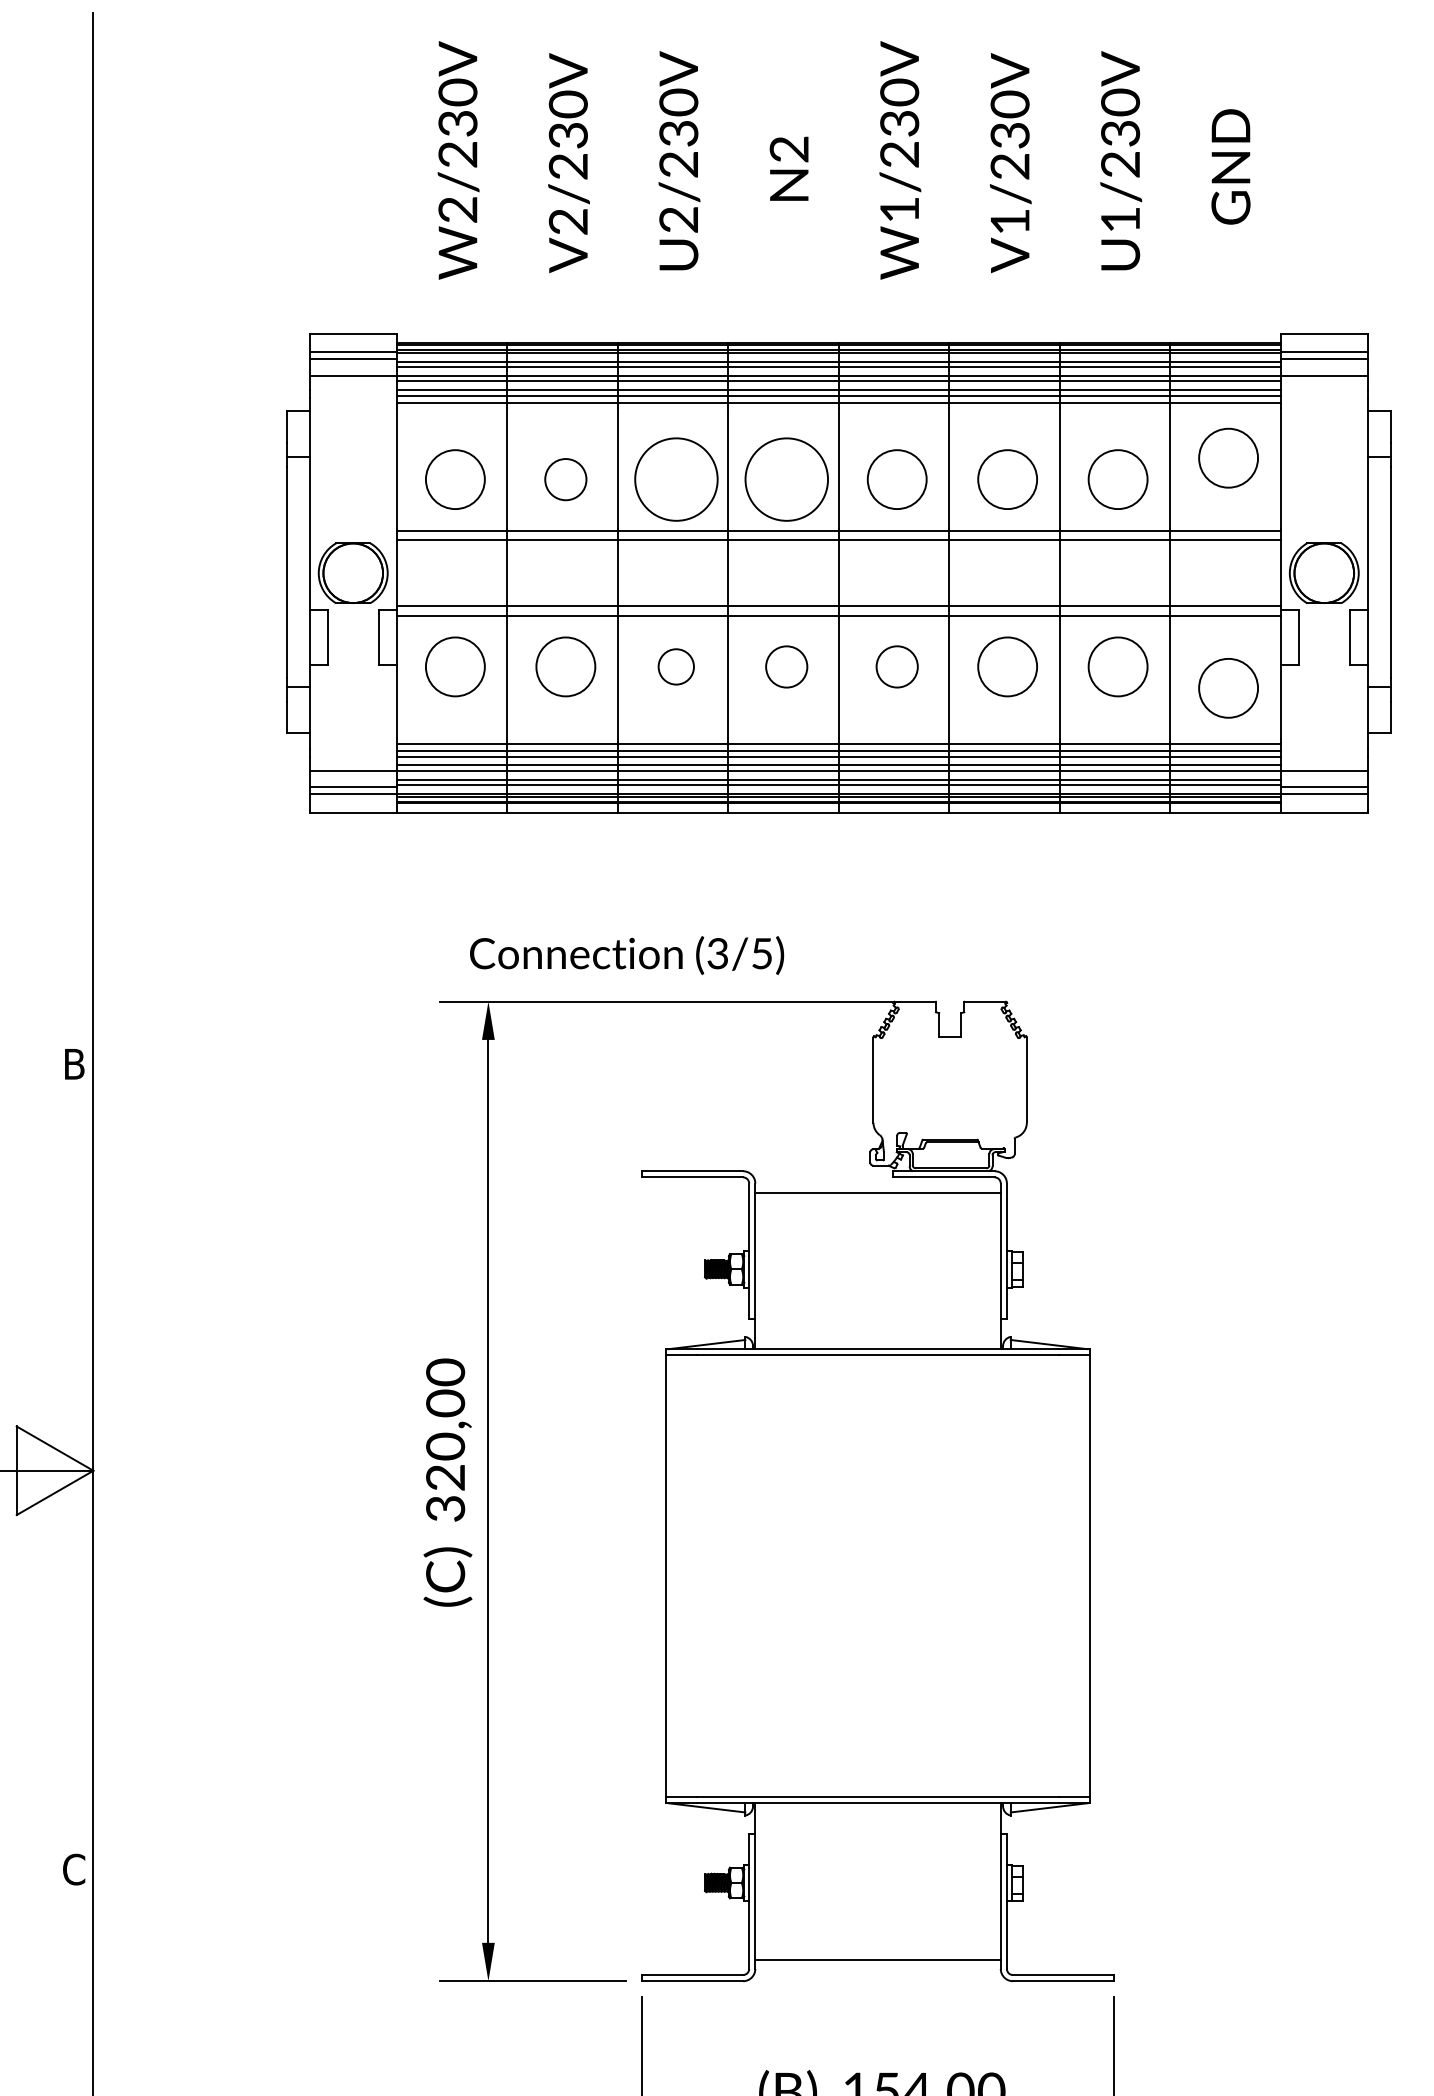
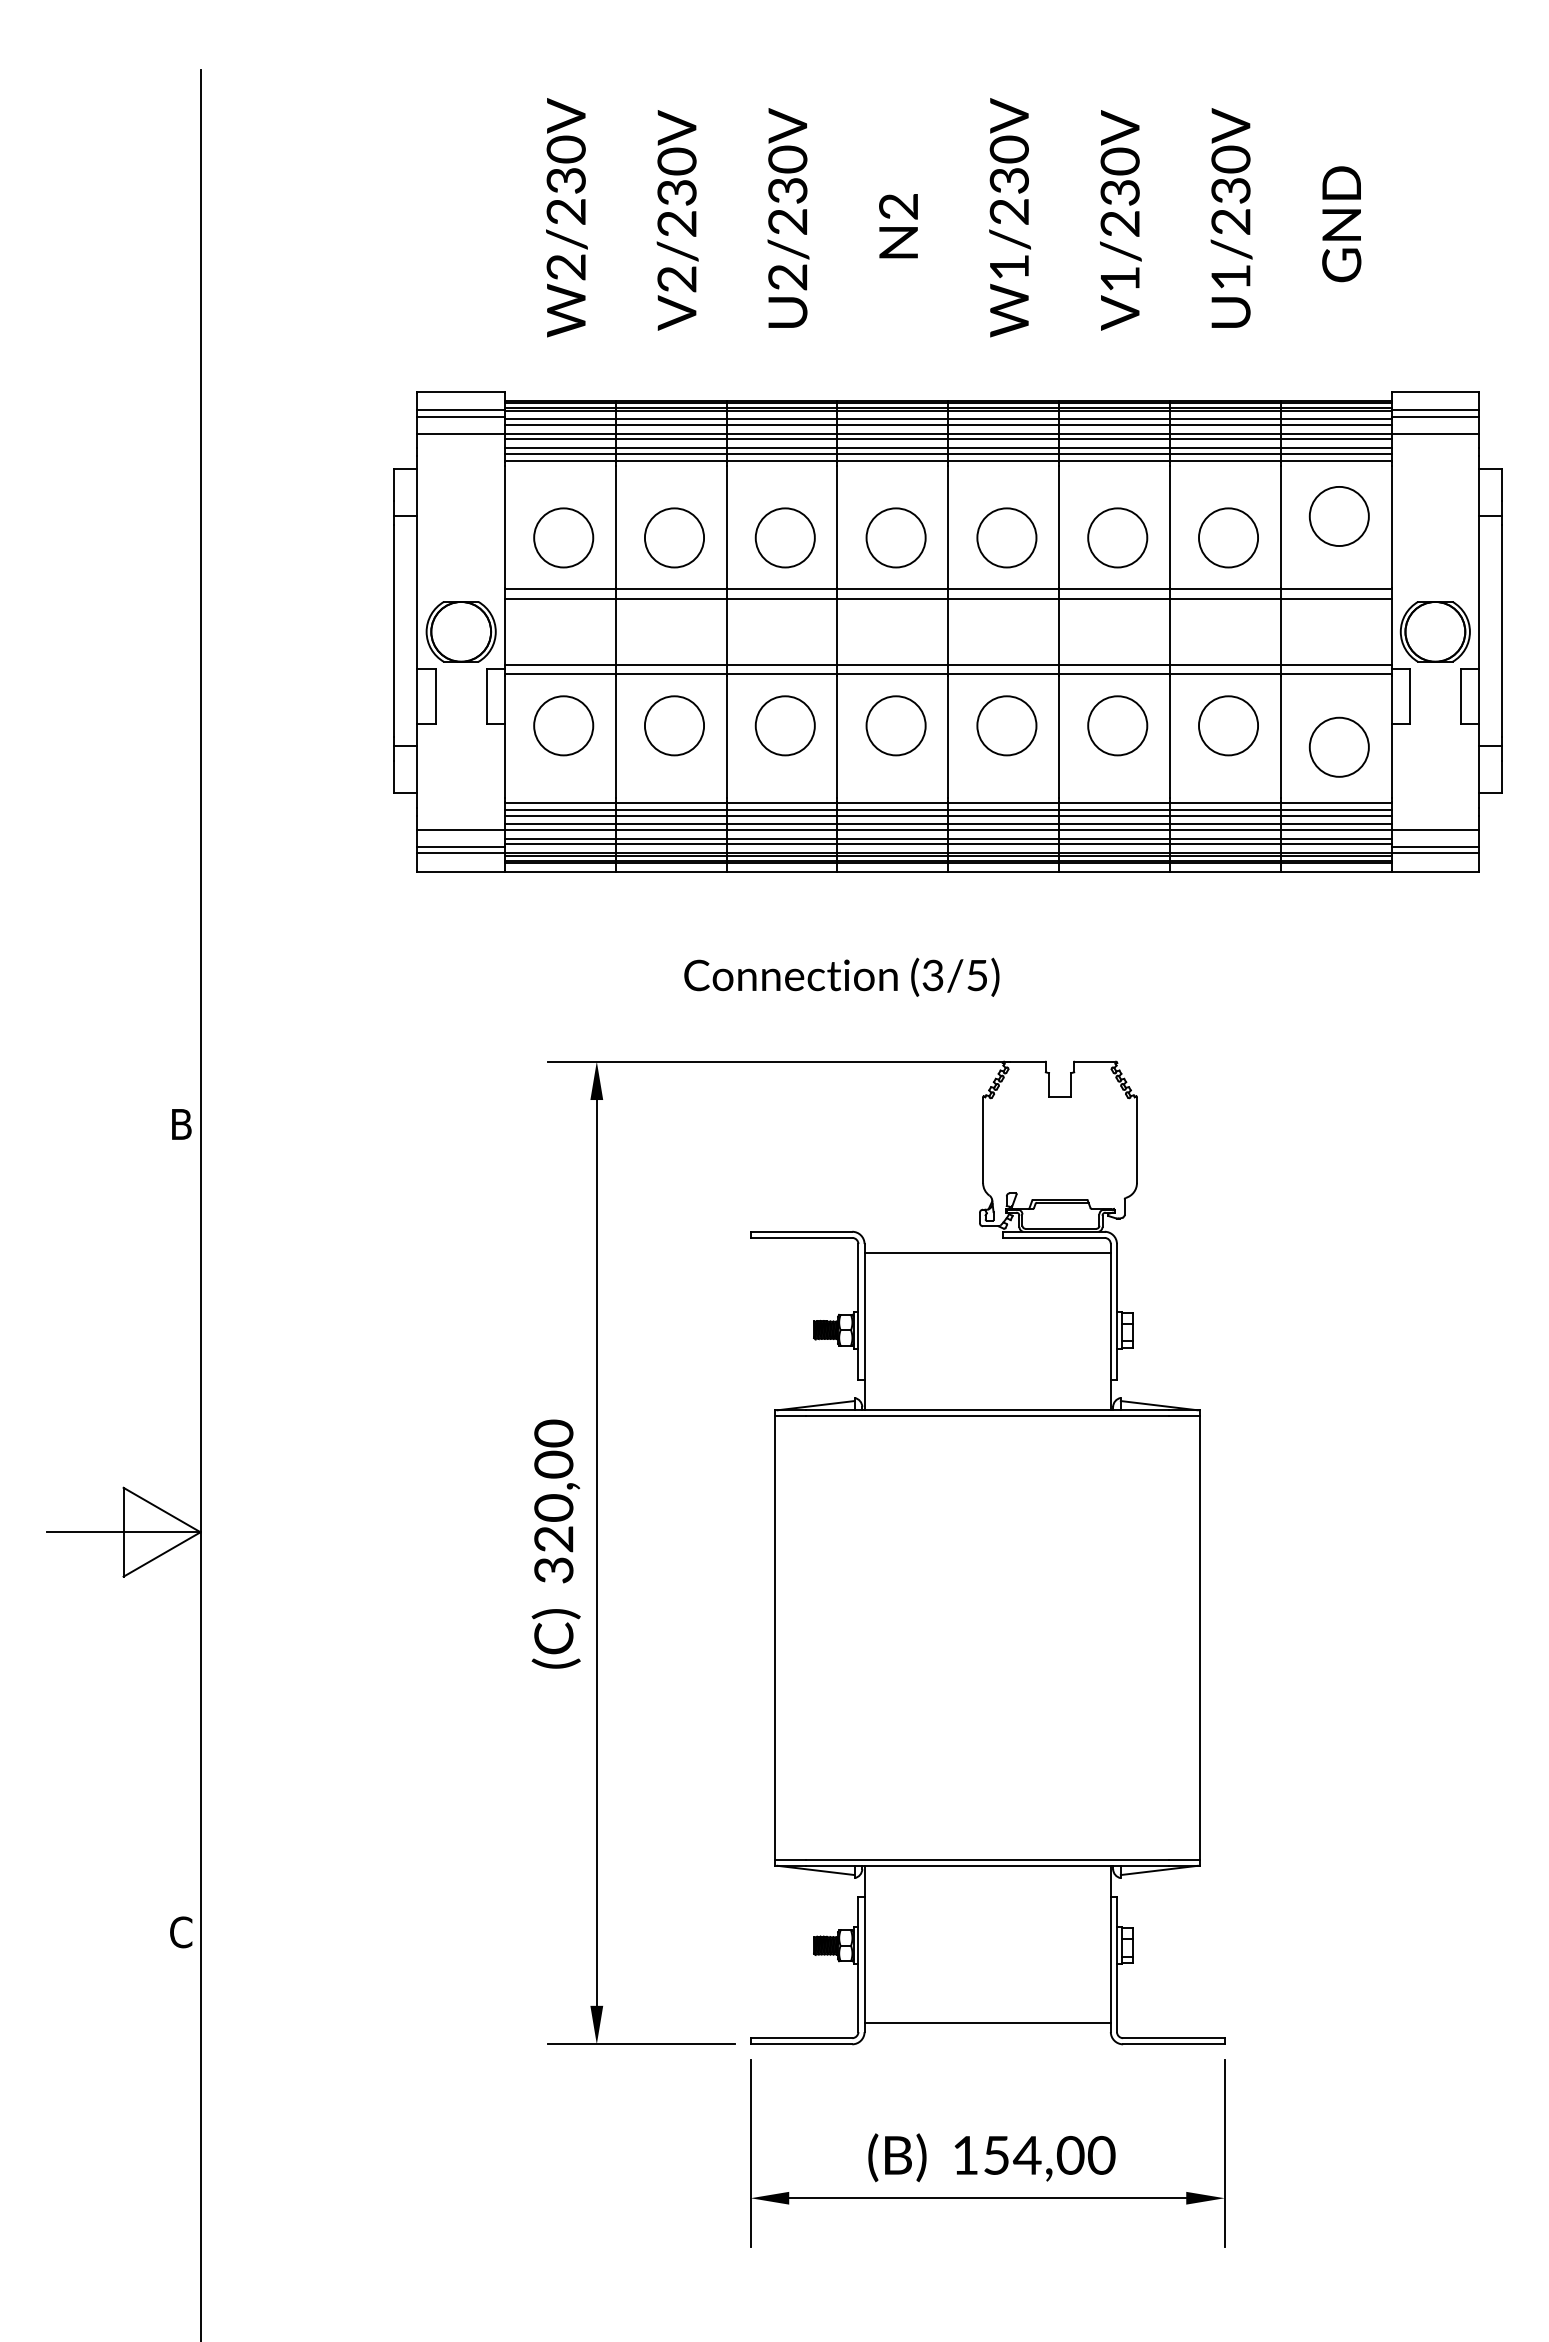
circle: (565, 479) -> (674, 537), size x1.43
circle: (675, 479) -> (784, 537), size x0.71
circle: (786, 479) -> (895, 537), size x0.71
circle: (675, 666) -> (784, 725), size x1.67
circle: (786, 666) -> (895, 725), size x1.43
circle: (896, 666) -> (1006, 725), size x1.43
text: (626, 954) -> (841, 976), moved

